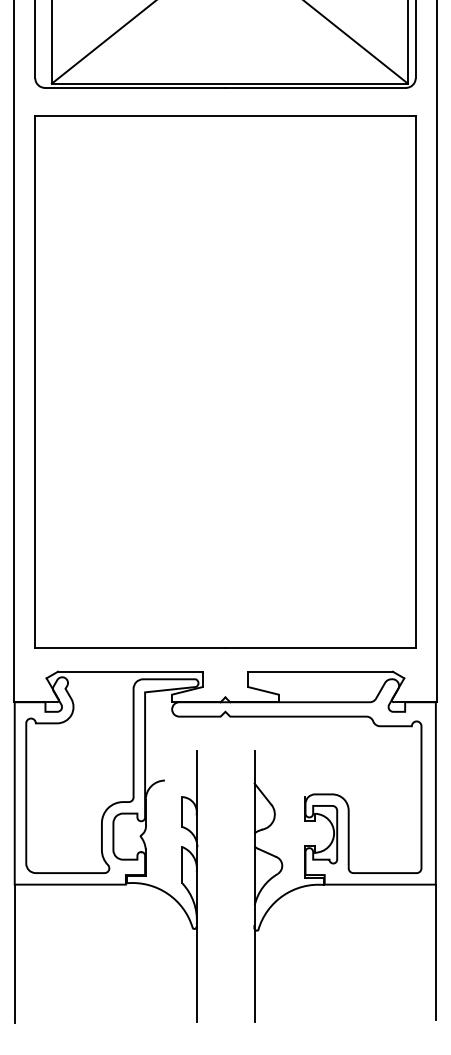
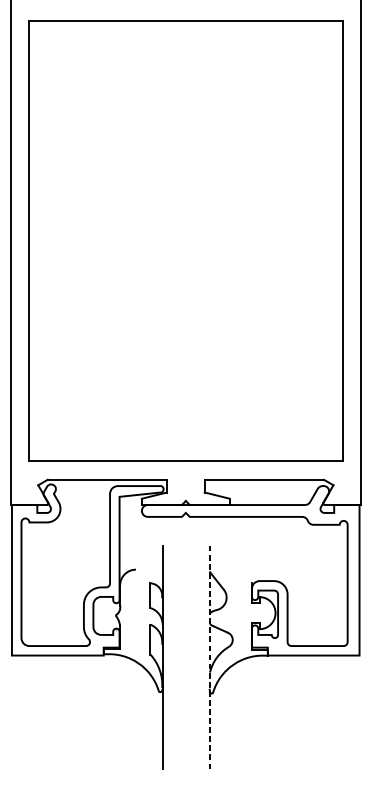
line: (254, 887) -> (209, 657), solid -> dashed
line: (435, 951) -> (359, 710), removed
line: (14, 953) -> (11, 712), removed

